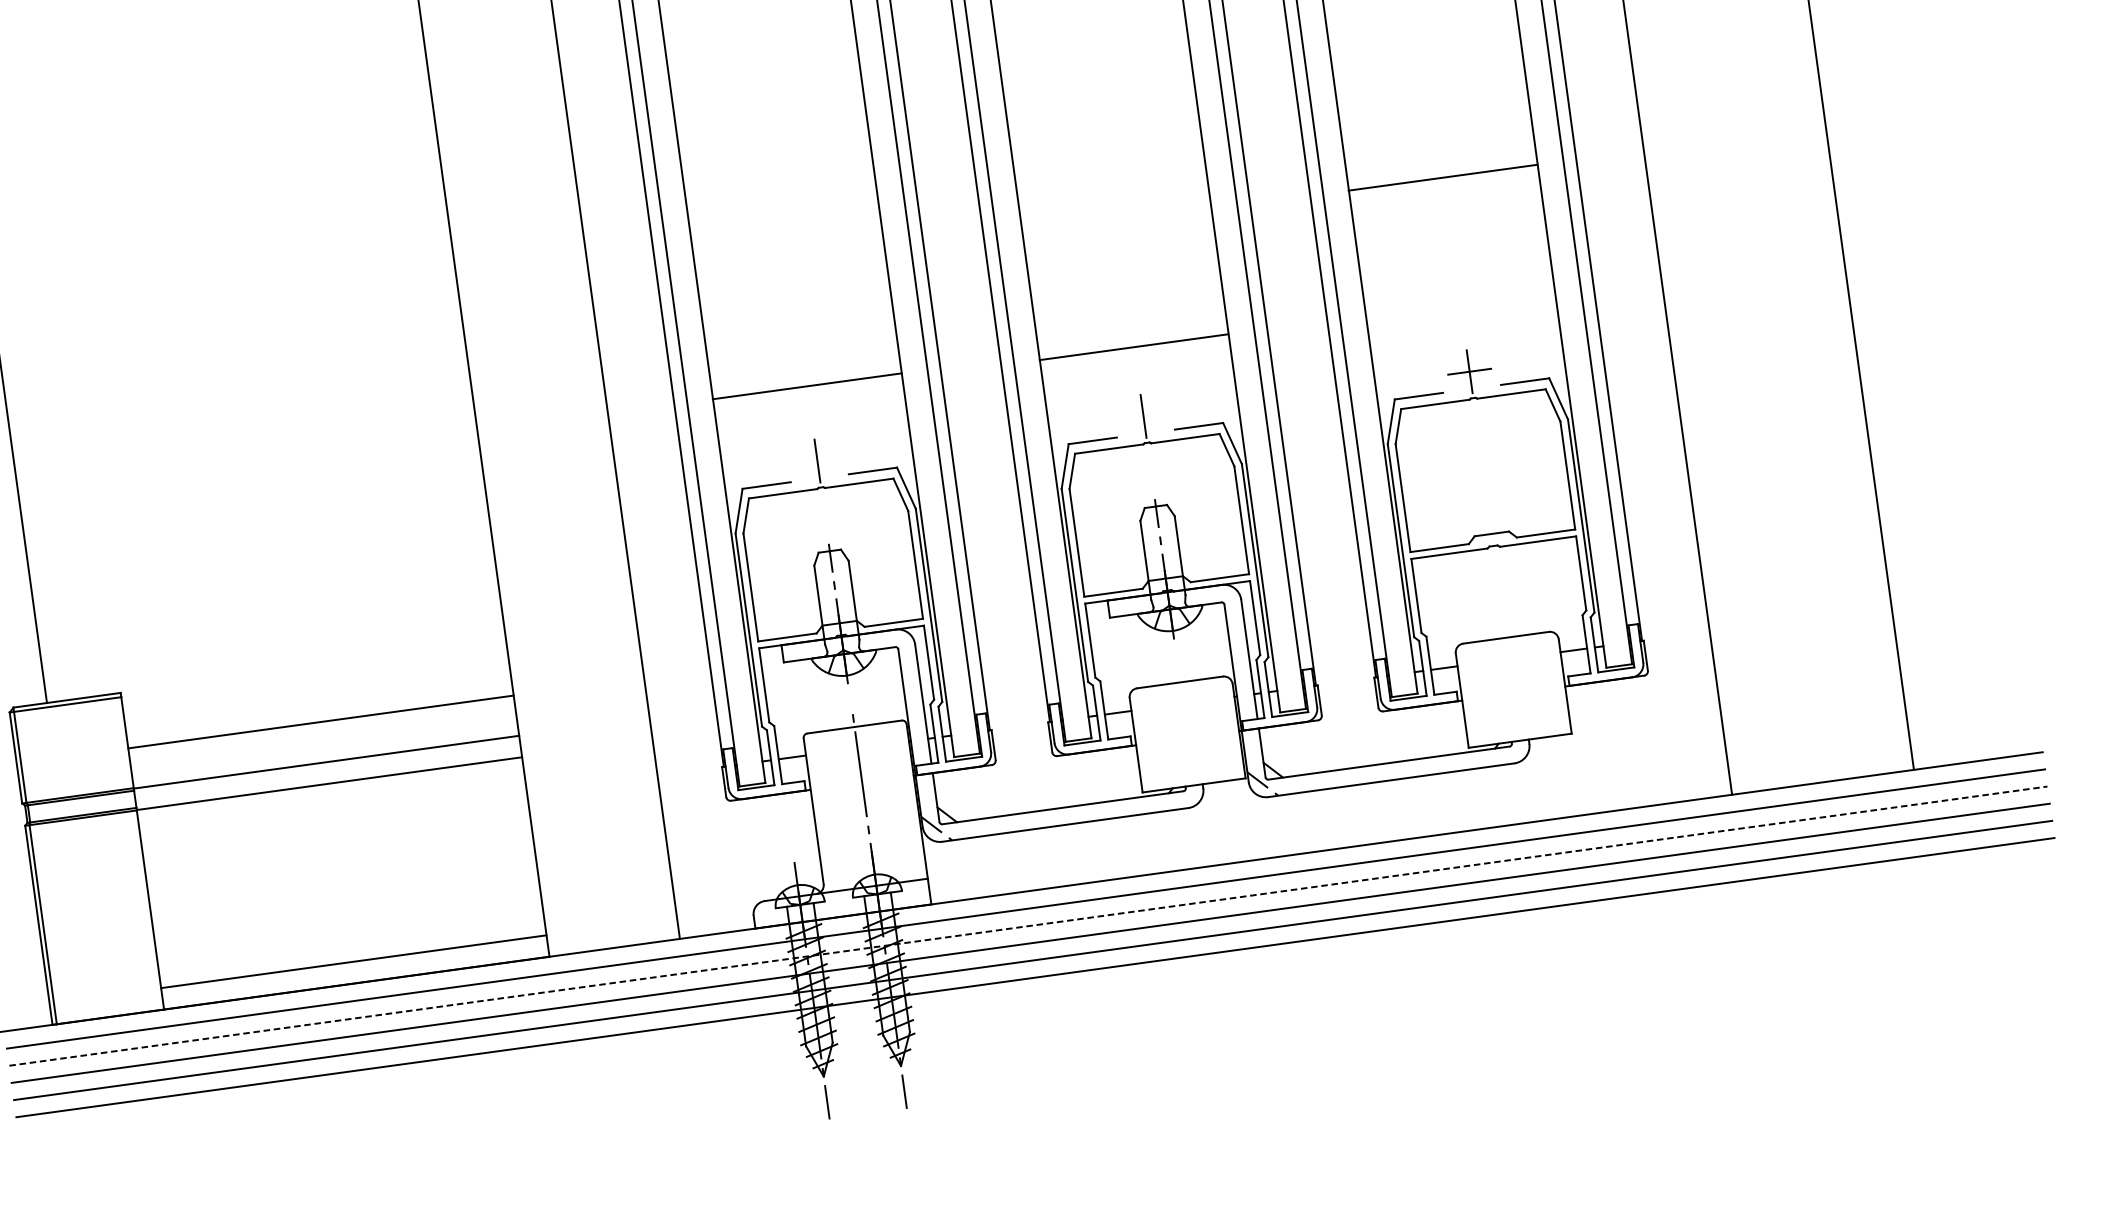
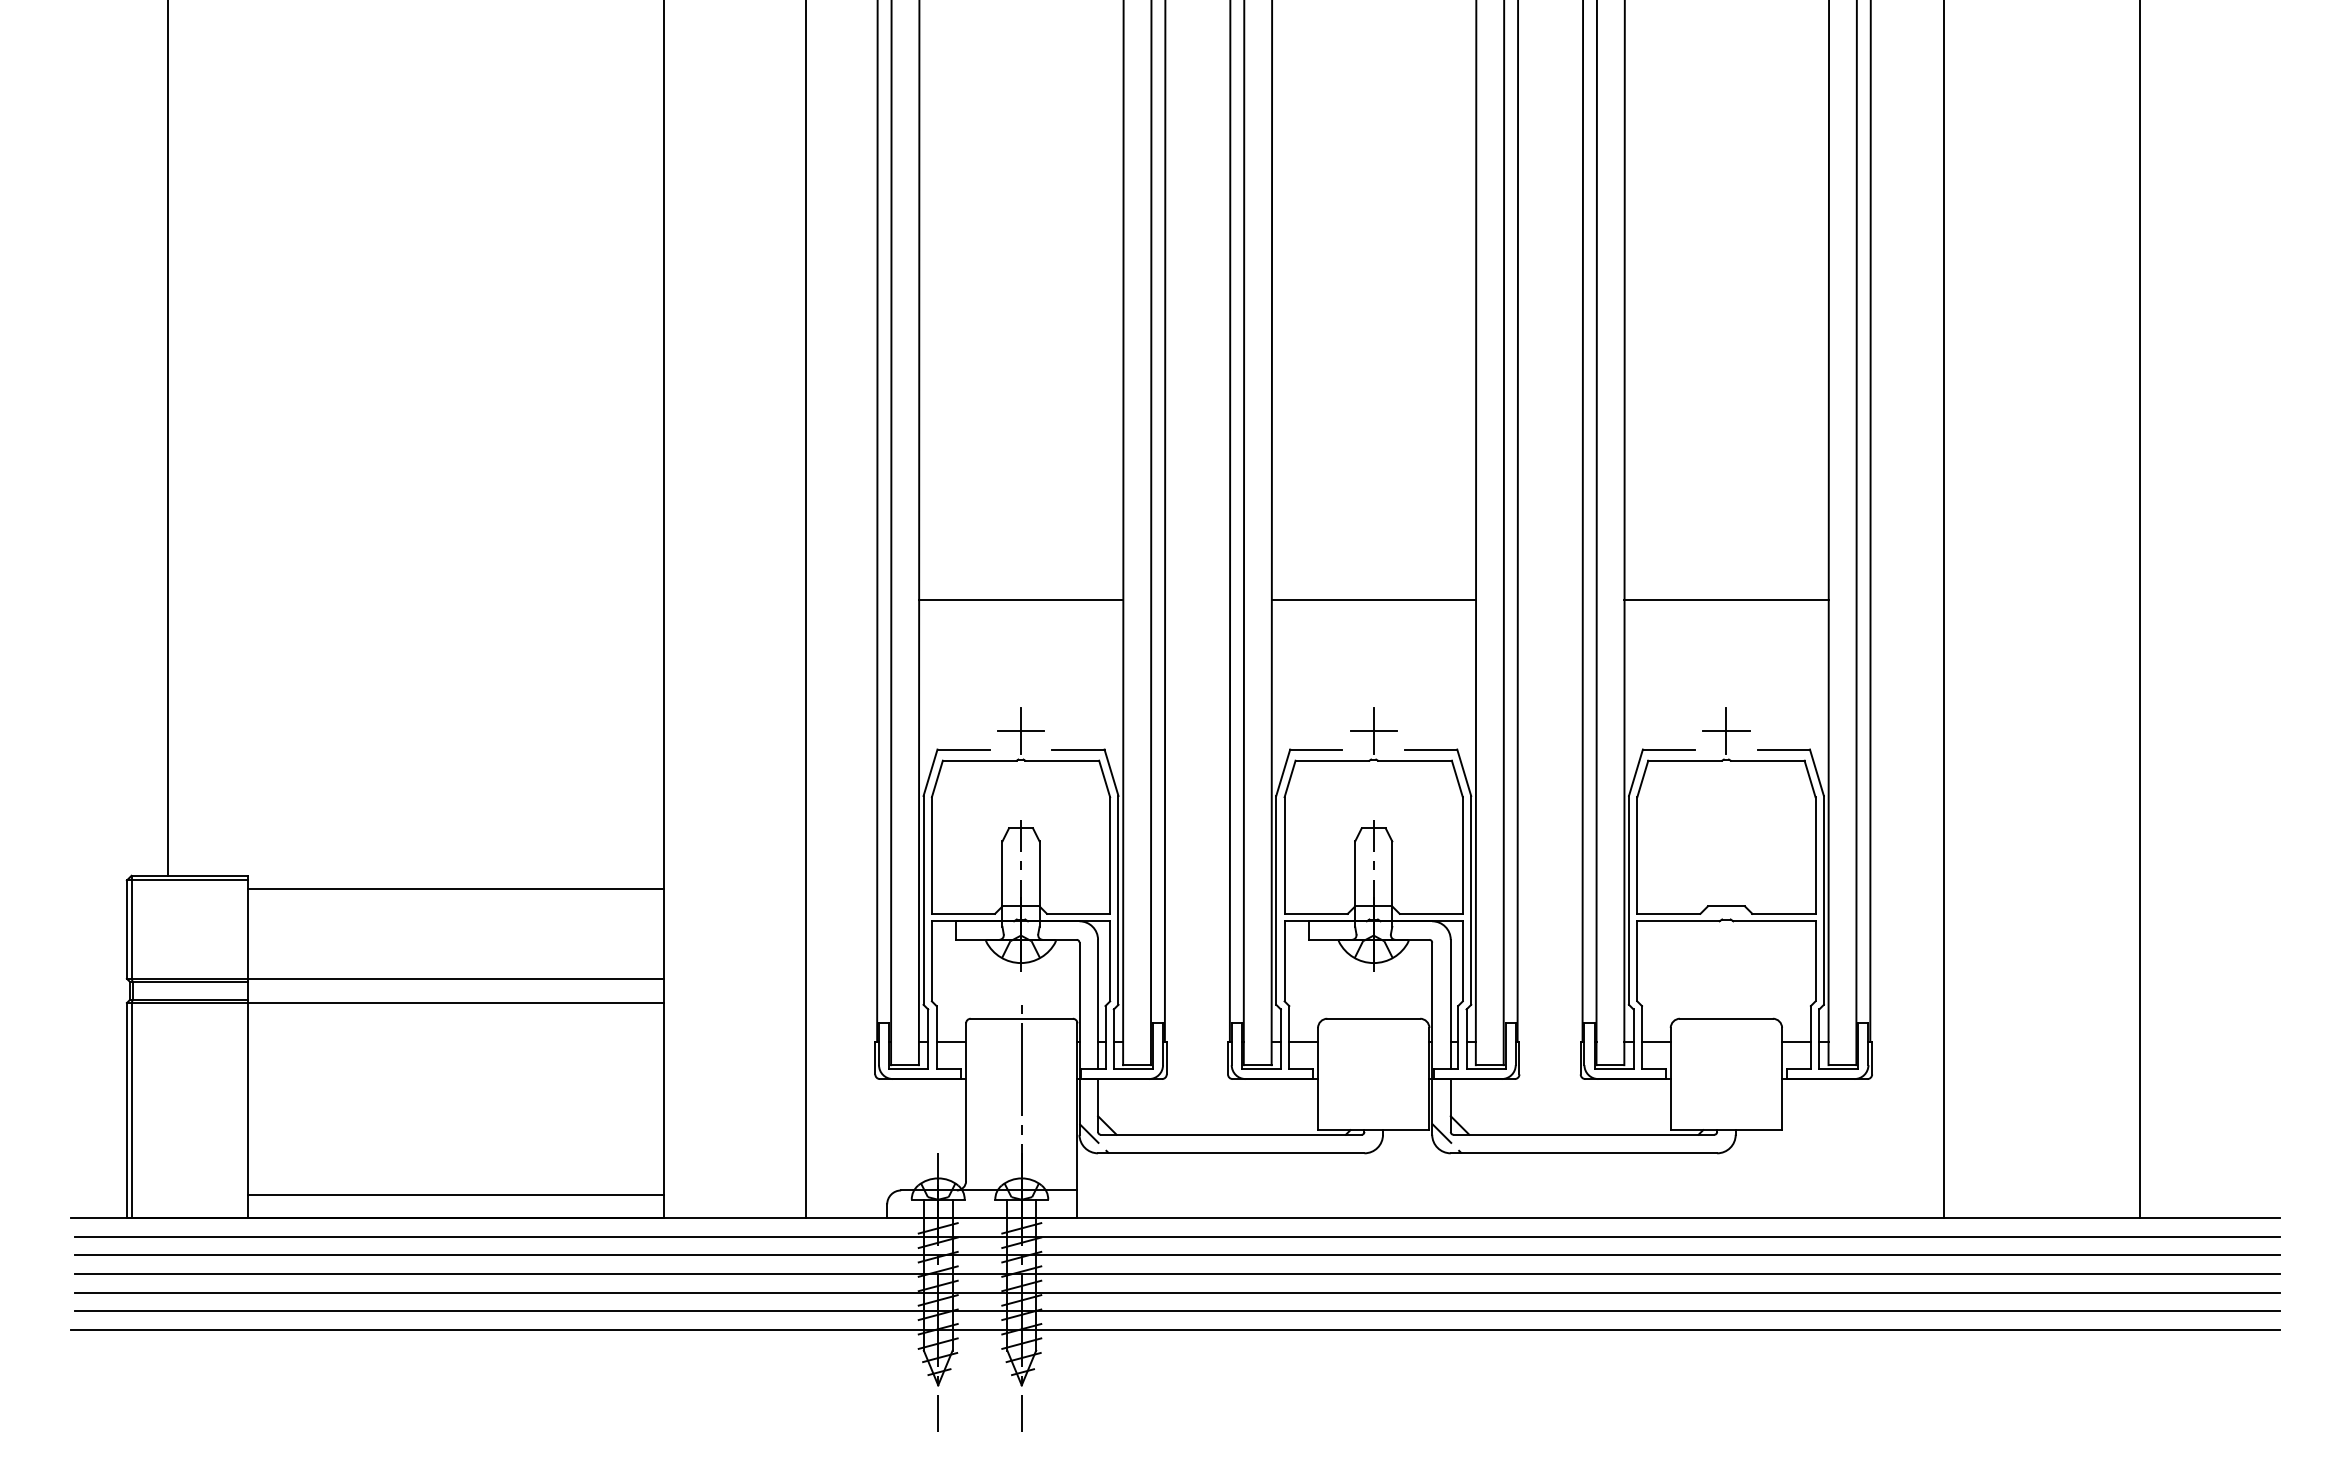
line: (1443, 178) -> (1726, 600), moved
line: (1133, 347) -> (1373, 600), moved
line: (806, 386) -> (1020, 600), moved
line: (1143, 416) -> (1373, 731), added
line: (817, 461) -> (1020, 731), added
line: (320, 721) -> (455, 888), moved
line: (1028, 926) -> (1177, 1255), dashed -> solid
line: (1035, 994) -> (1174, 1329), added

